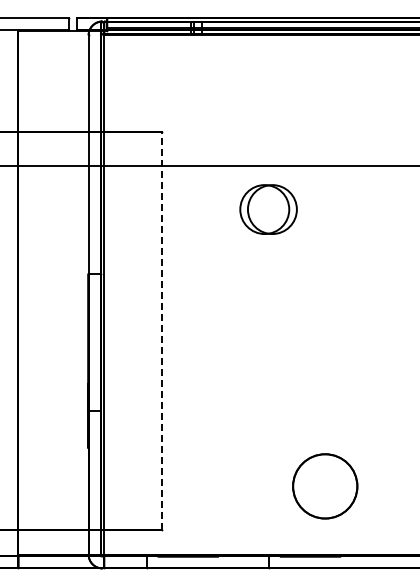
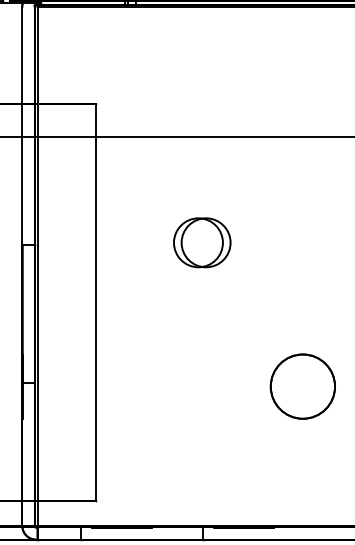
part: (268, 209) -> (202, 242), moved
line: (162, 331) -> (96, 302), dashed -> solid
circle: (325, 486) -> (303, 386), moved

